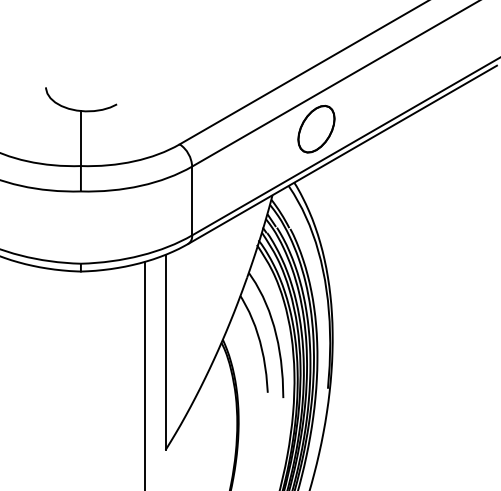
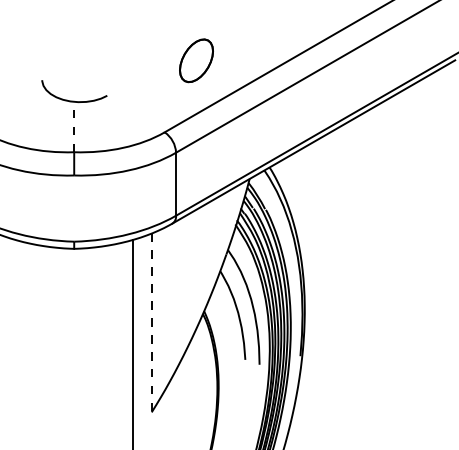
part: (316, 129) -> (196, 61), moved
line: (80, 138) -> (73, 127), solid -> dashed
line: (165, 352) -> (151, 322), solid -> dashed

